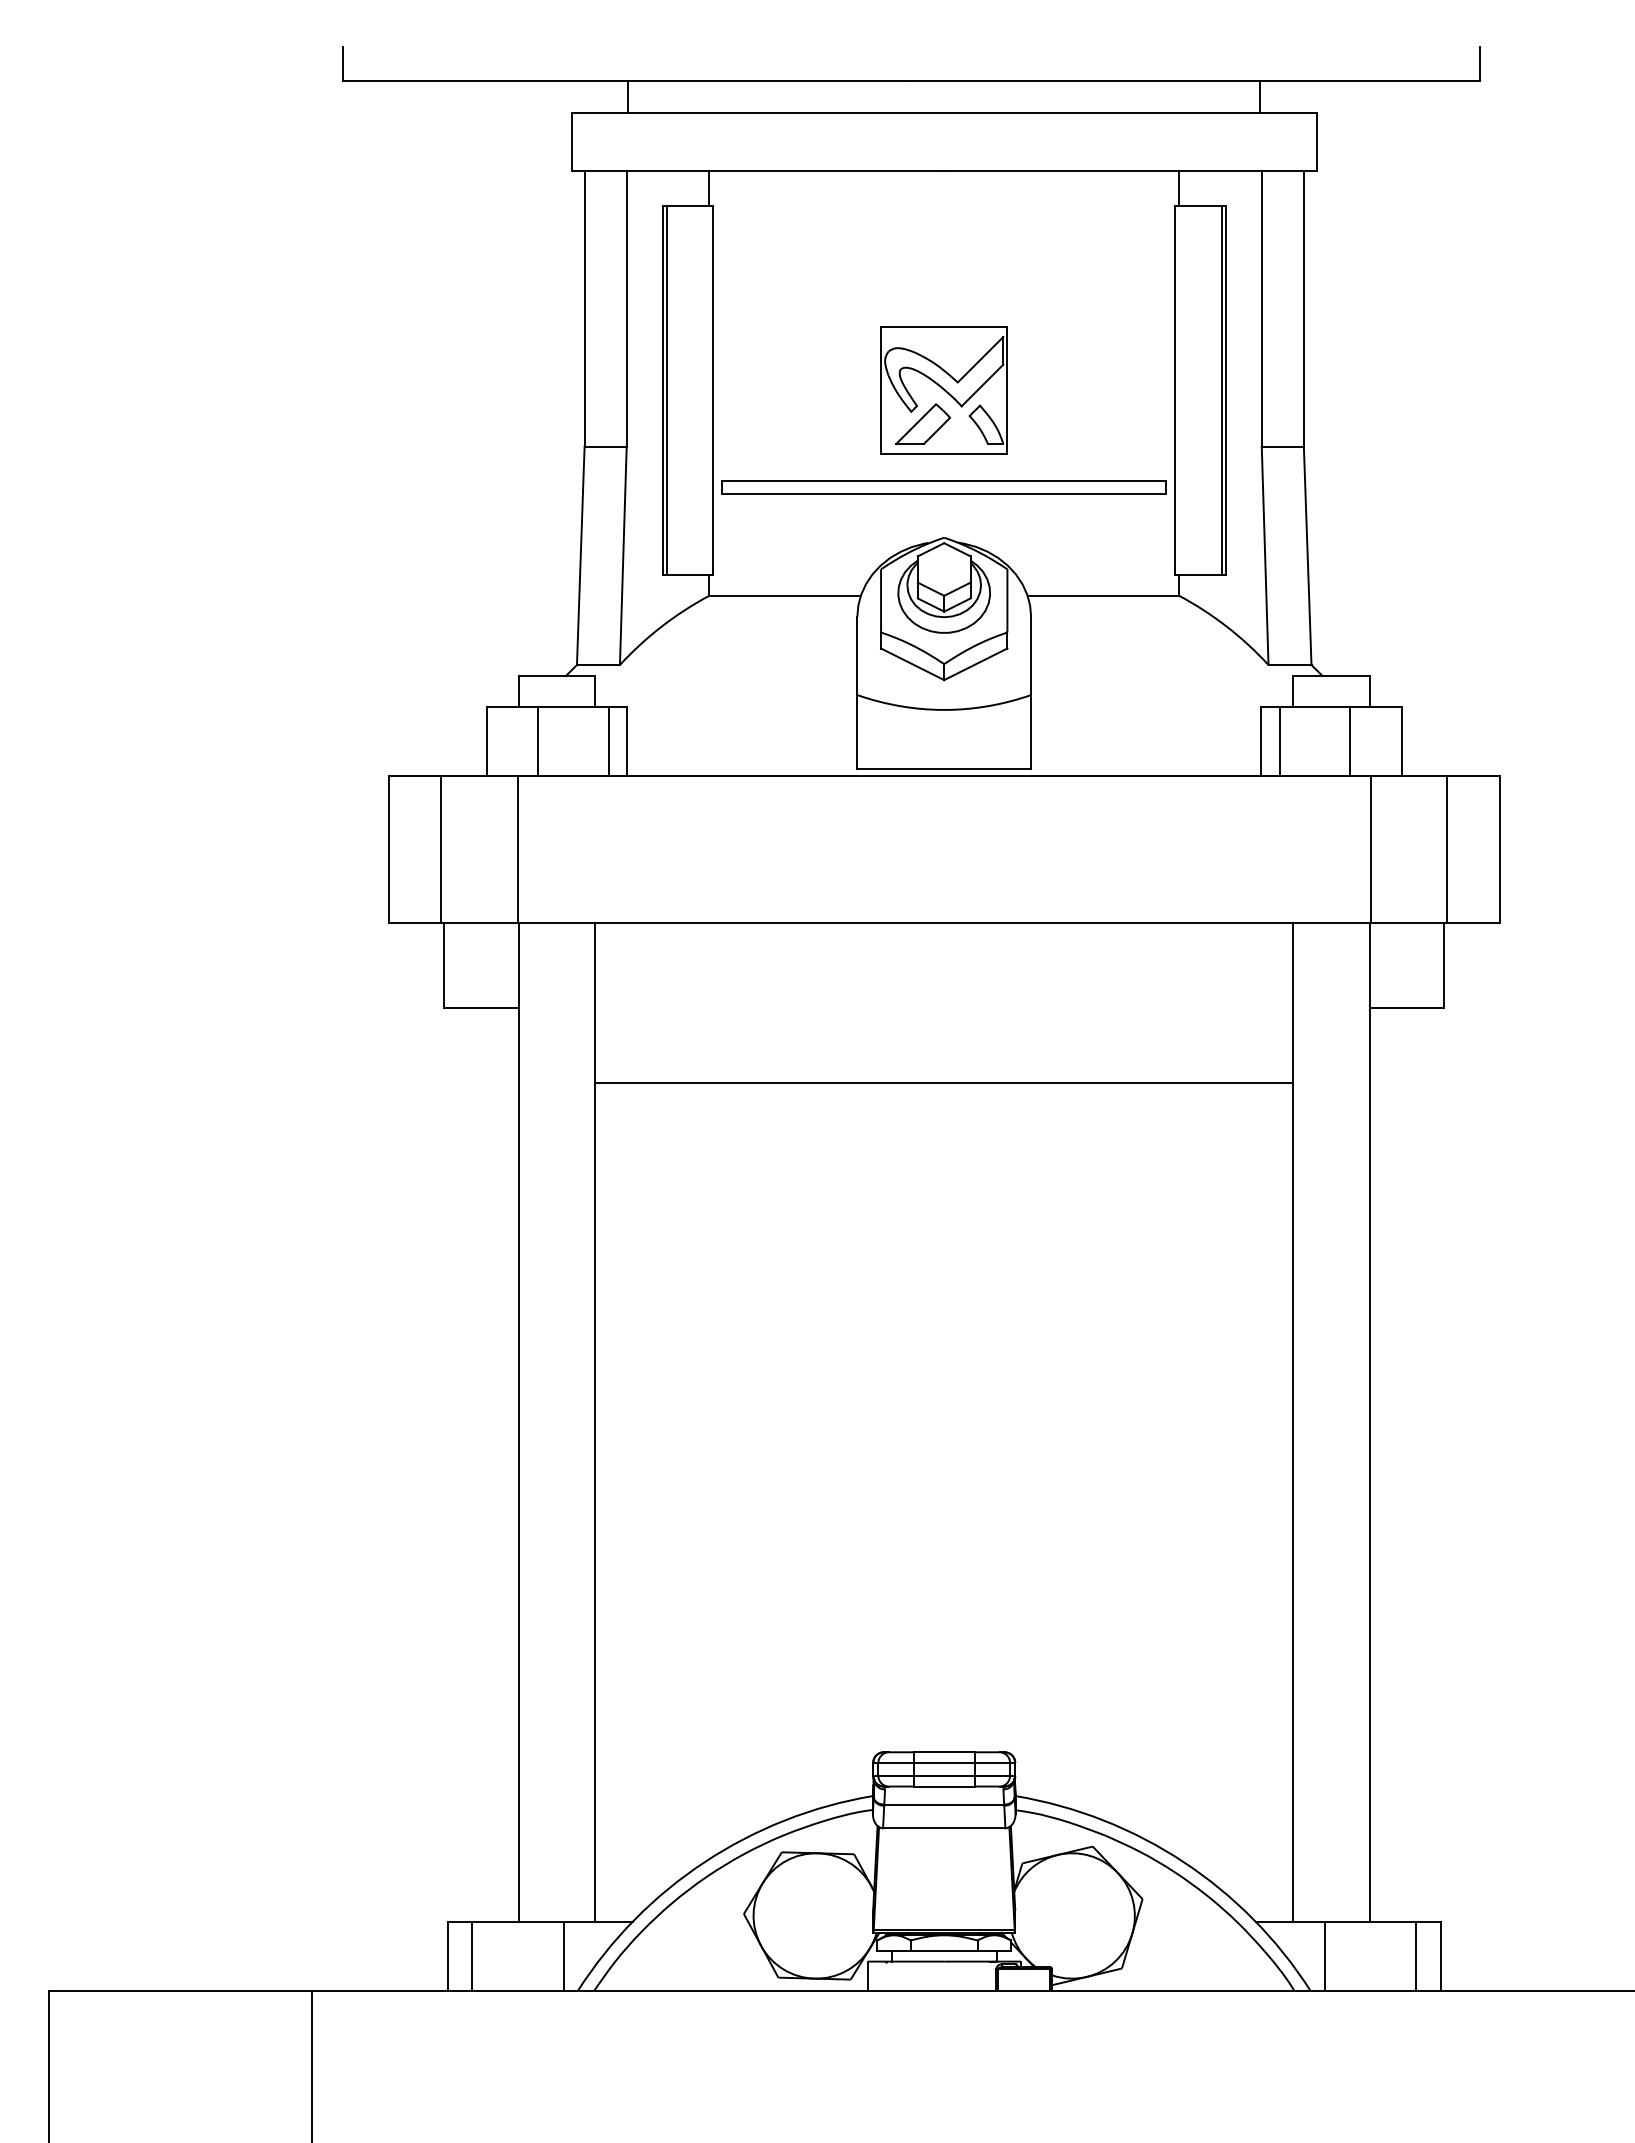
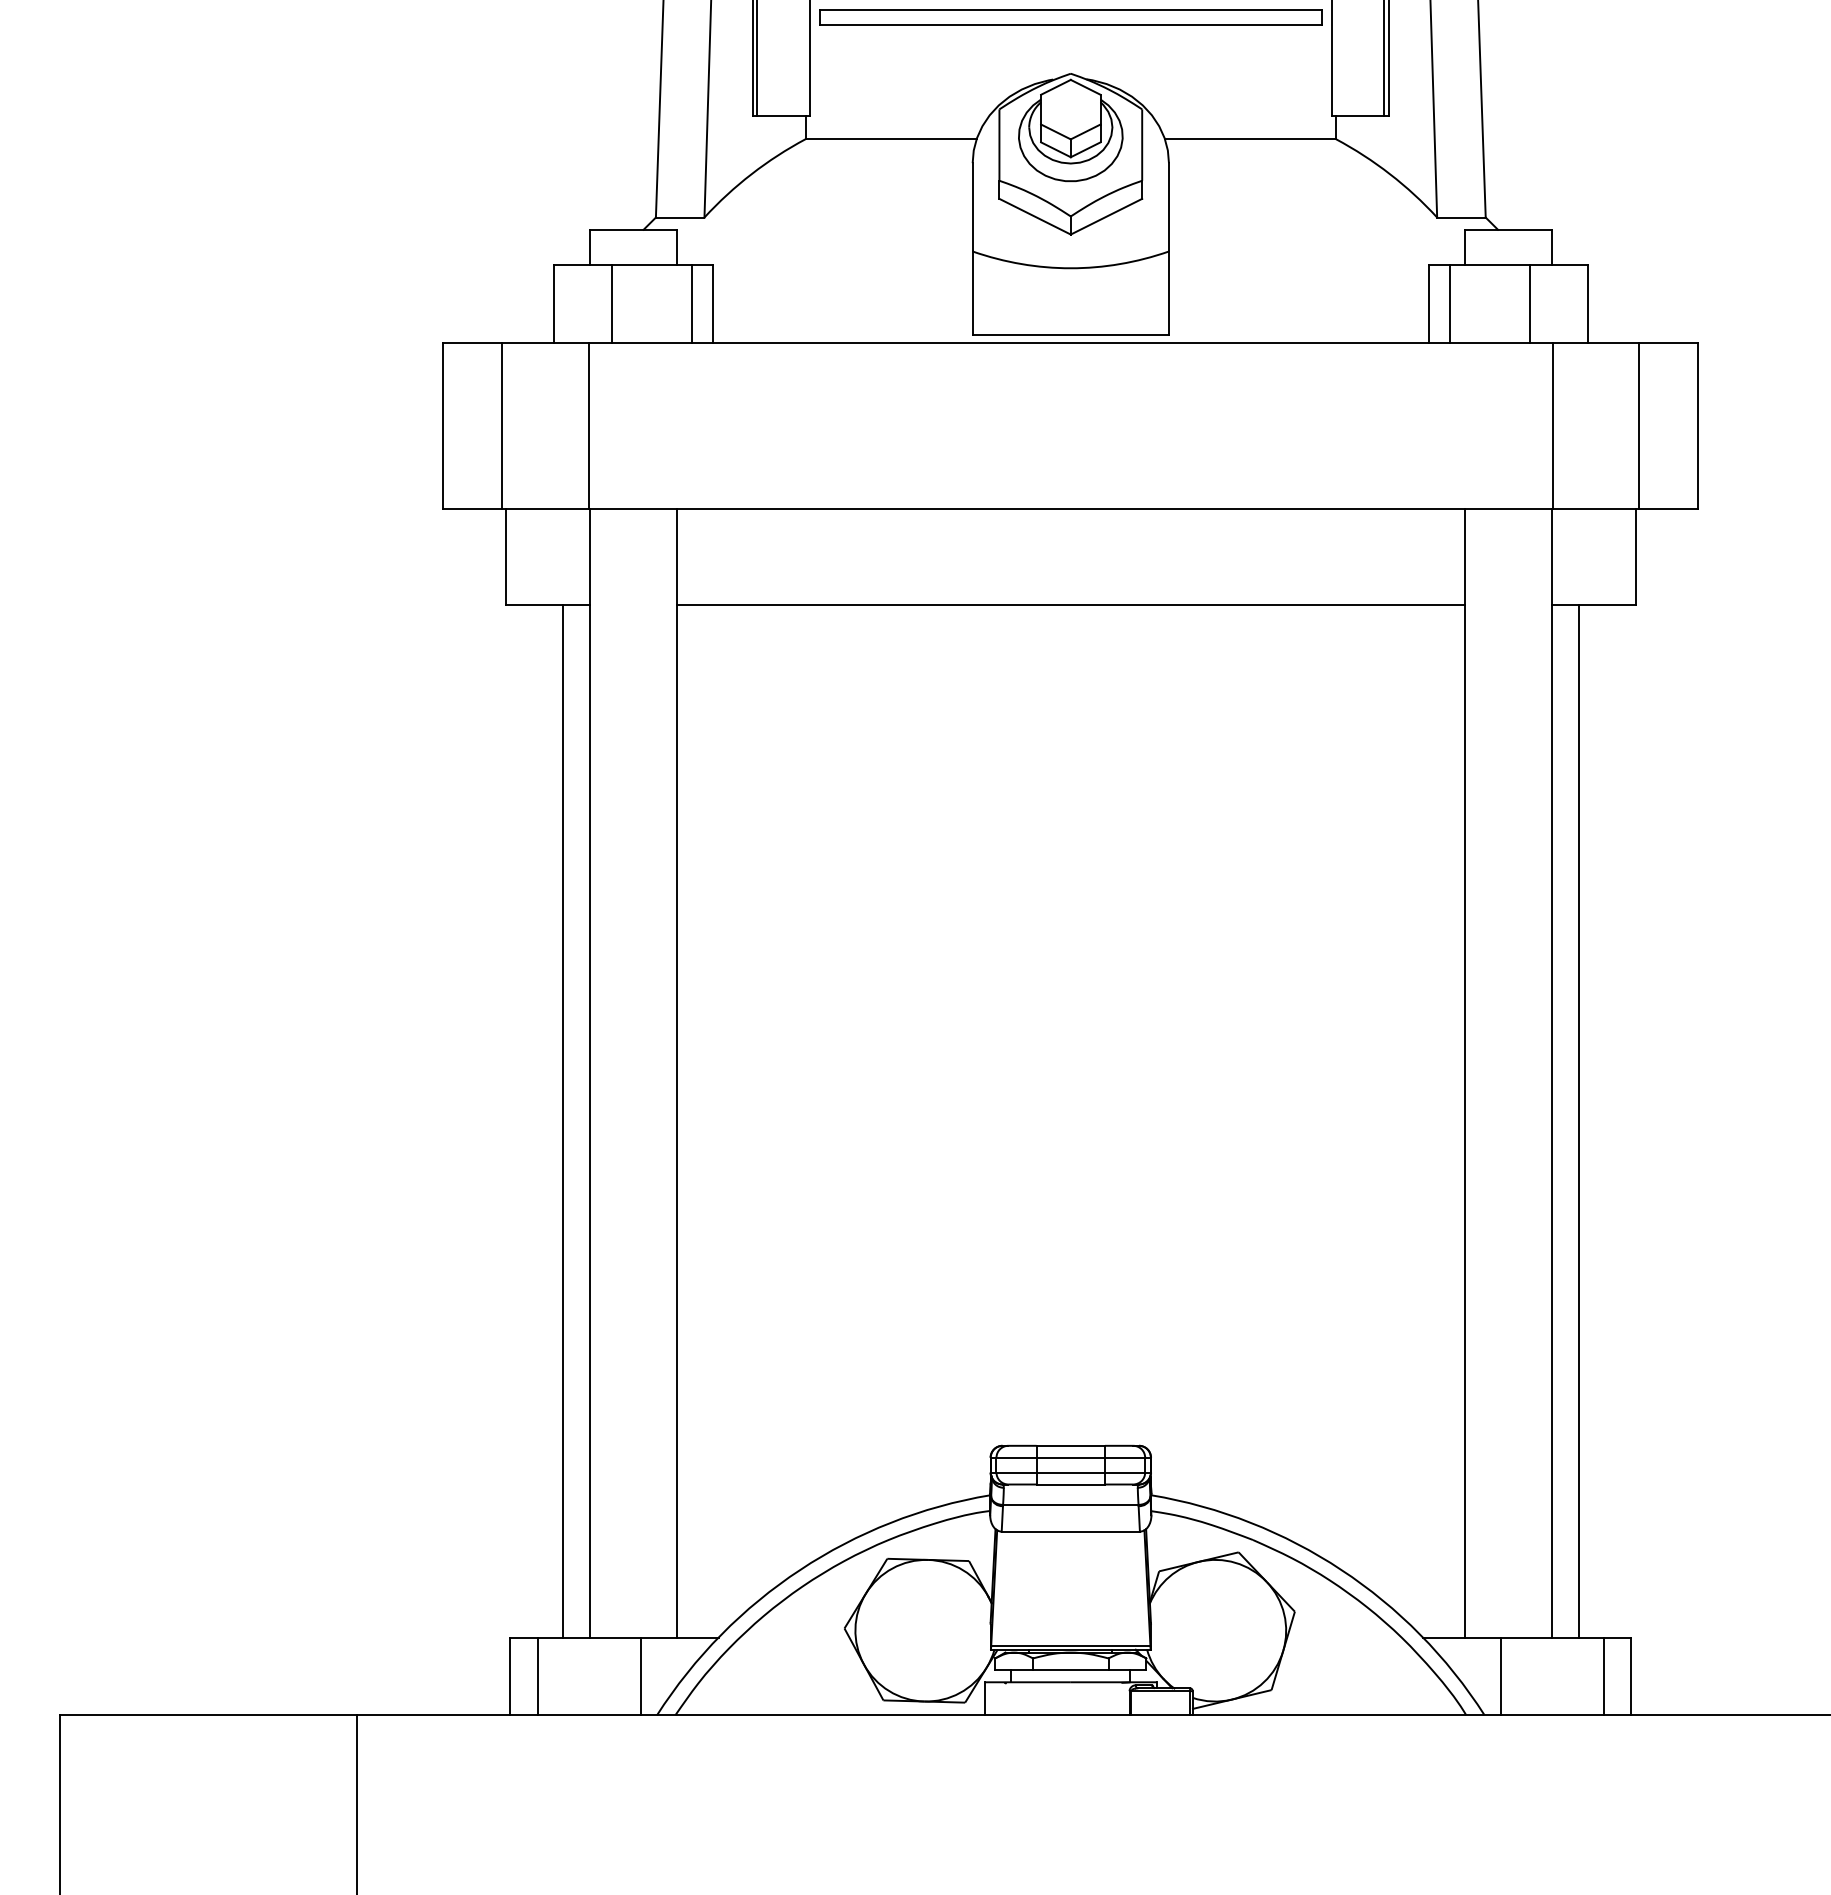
line: (944, 1082) -> (1071, 604), moved
line: (494, 1464) -> (562, 1120), added
line: (1393, 1464) -> (1578, 1120), added

